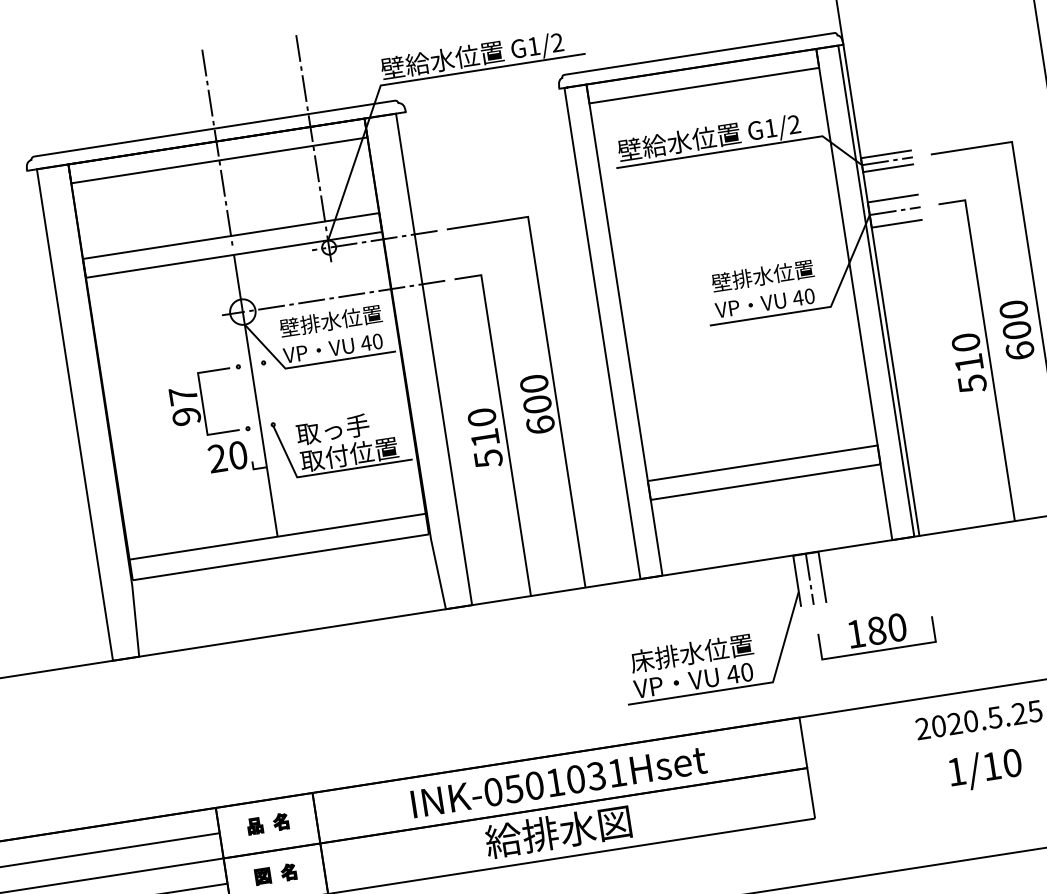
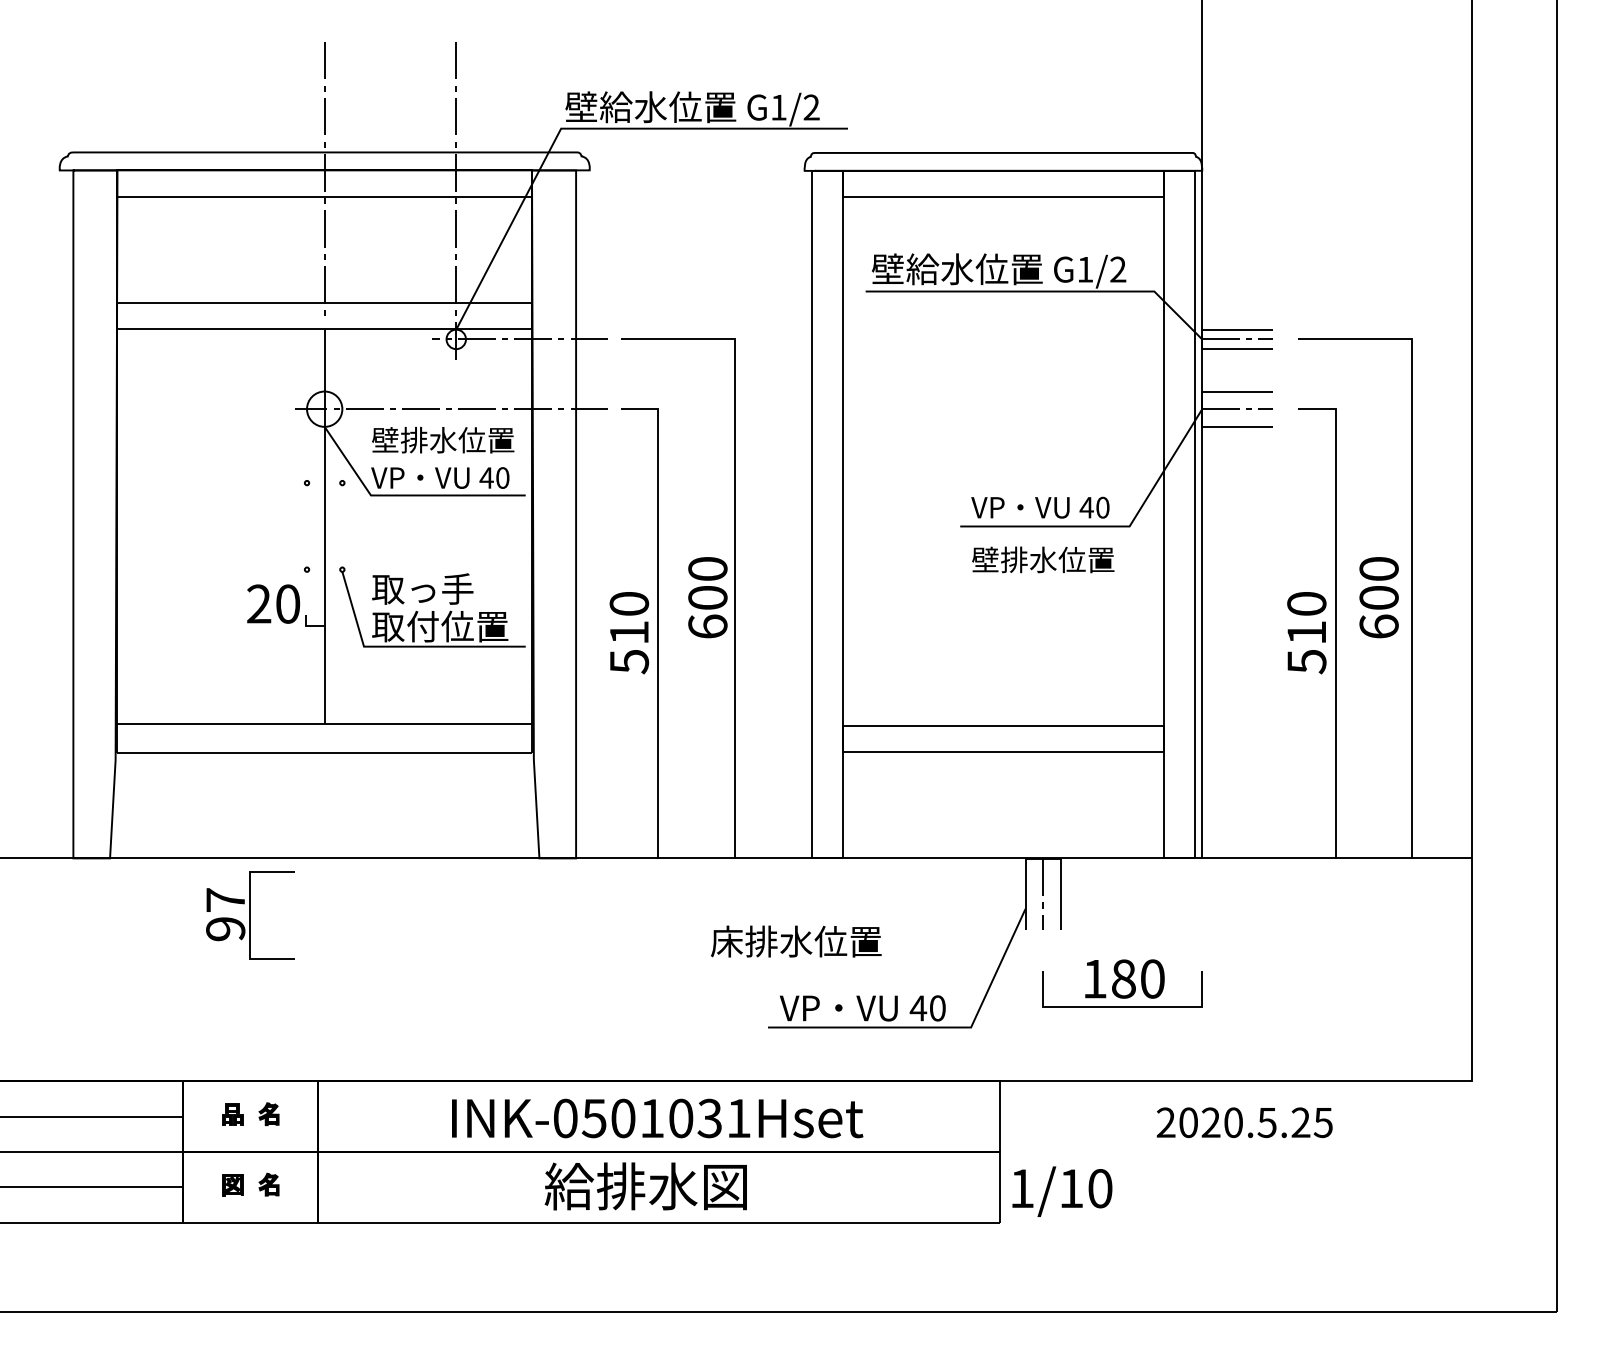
text: (763, 275) -> (1043, 559), moved
part: (202, 404) -> (250, 915), moved
text: (692, 653) -> (796, 941), moved
text: (985, 769) -> (1062, 1191), moved

